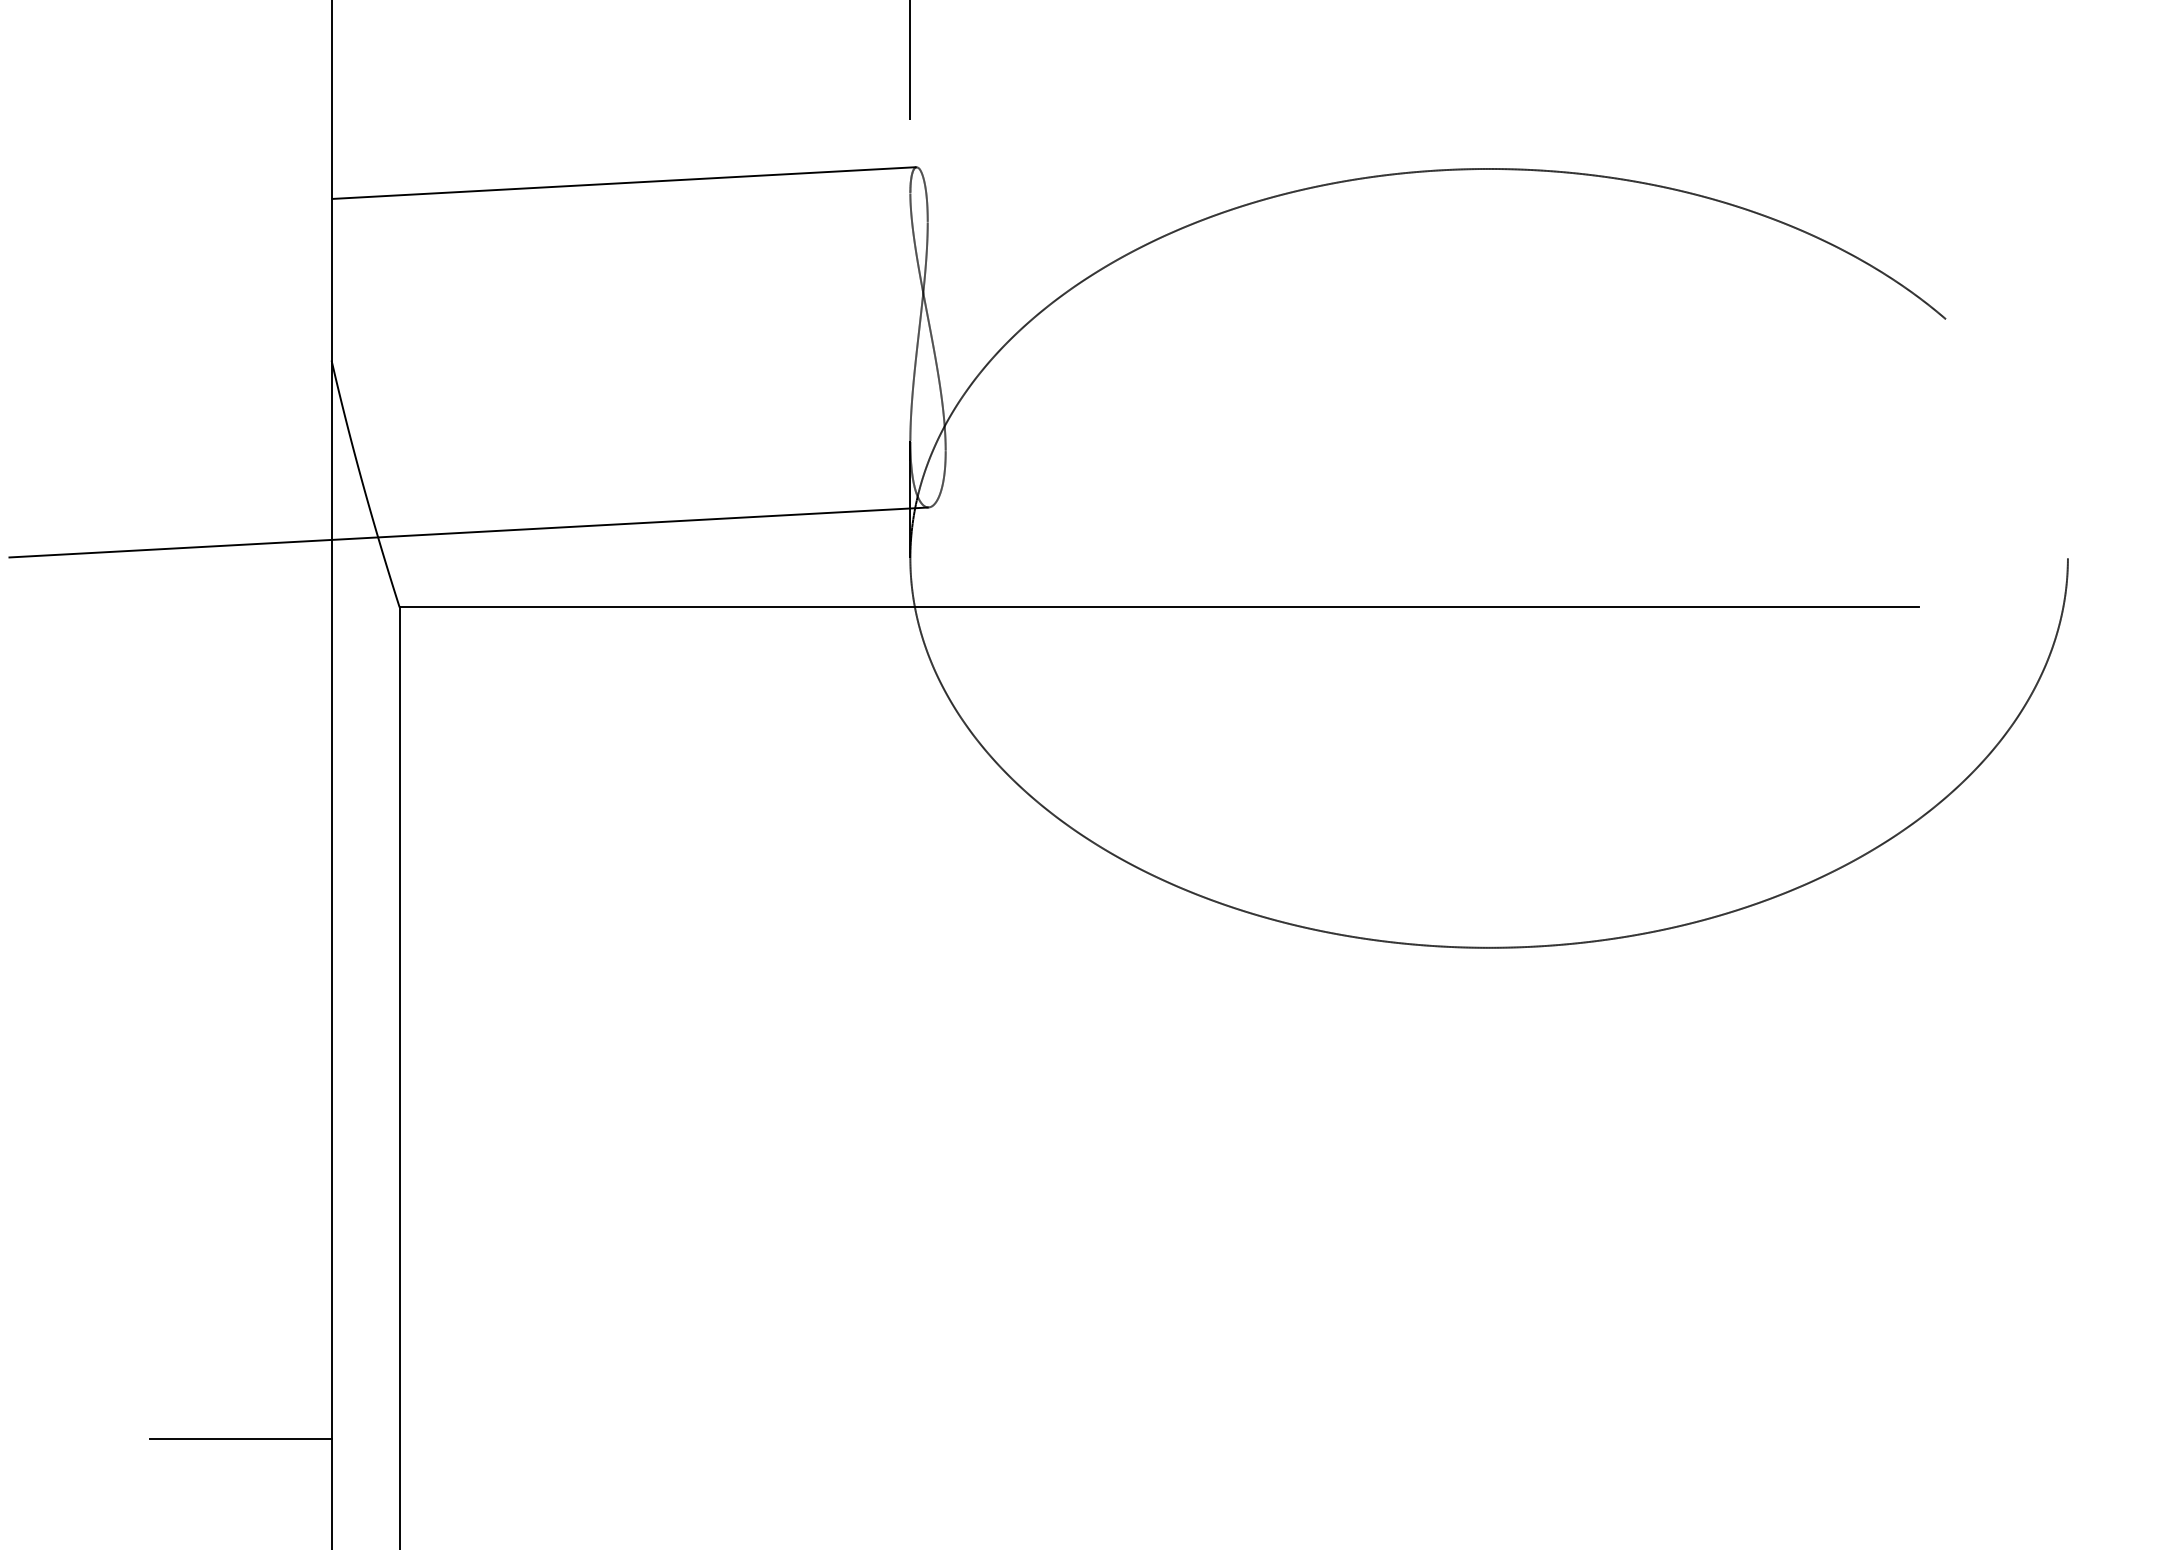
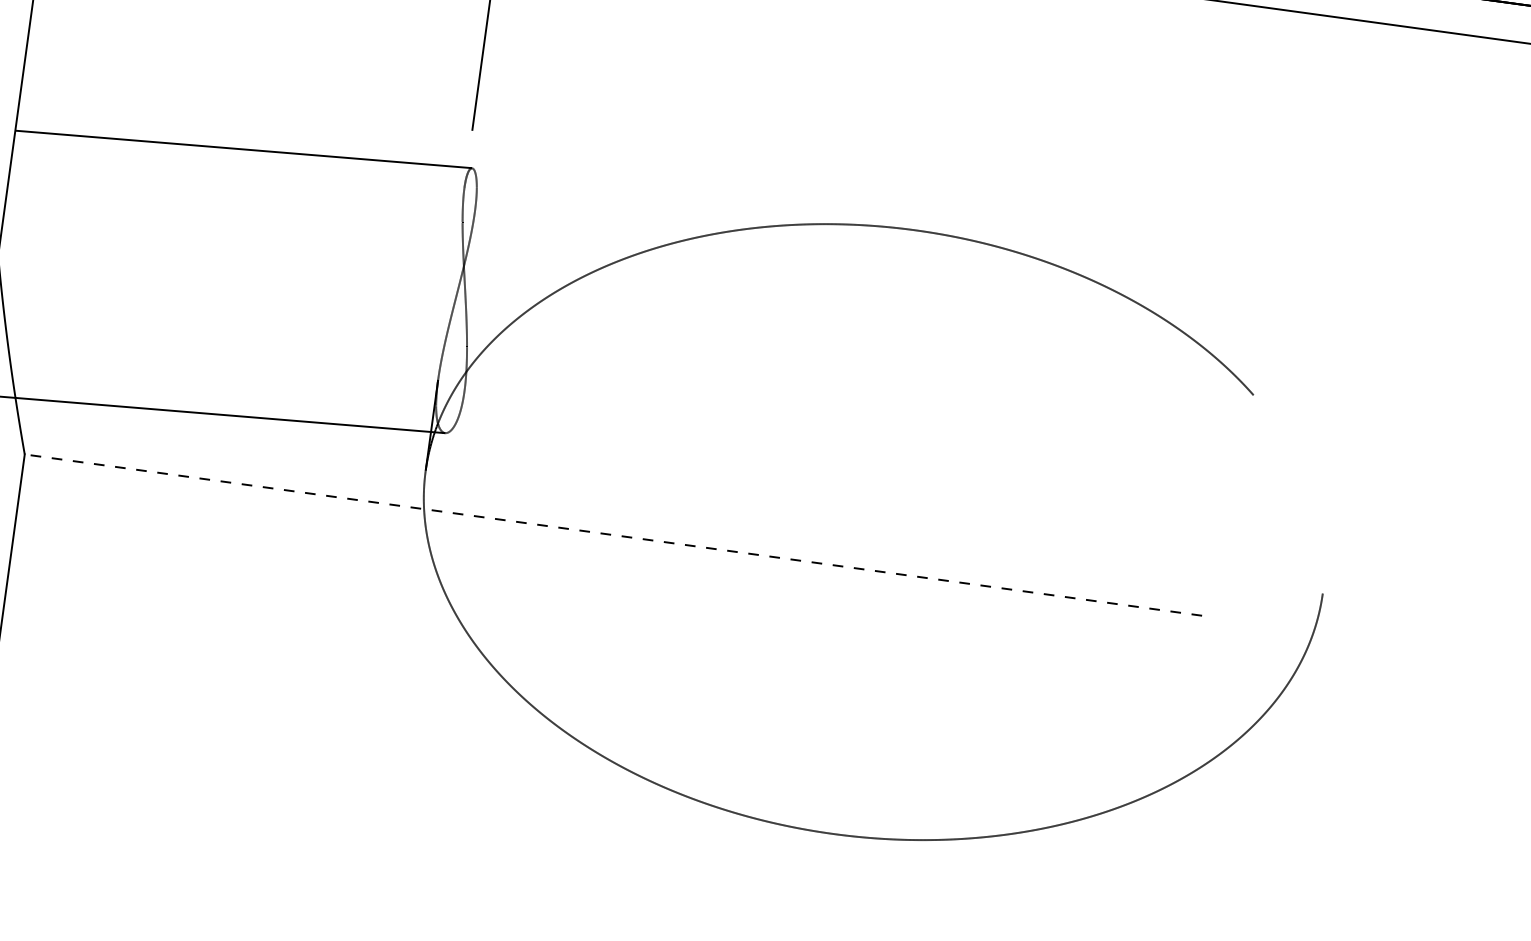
line: (1159, 607) -> (613, 535), solid -> dashed

